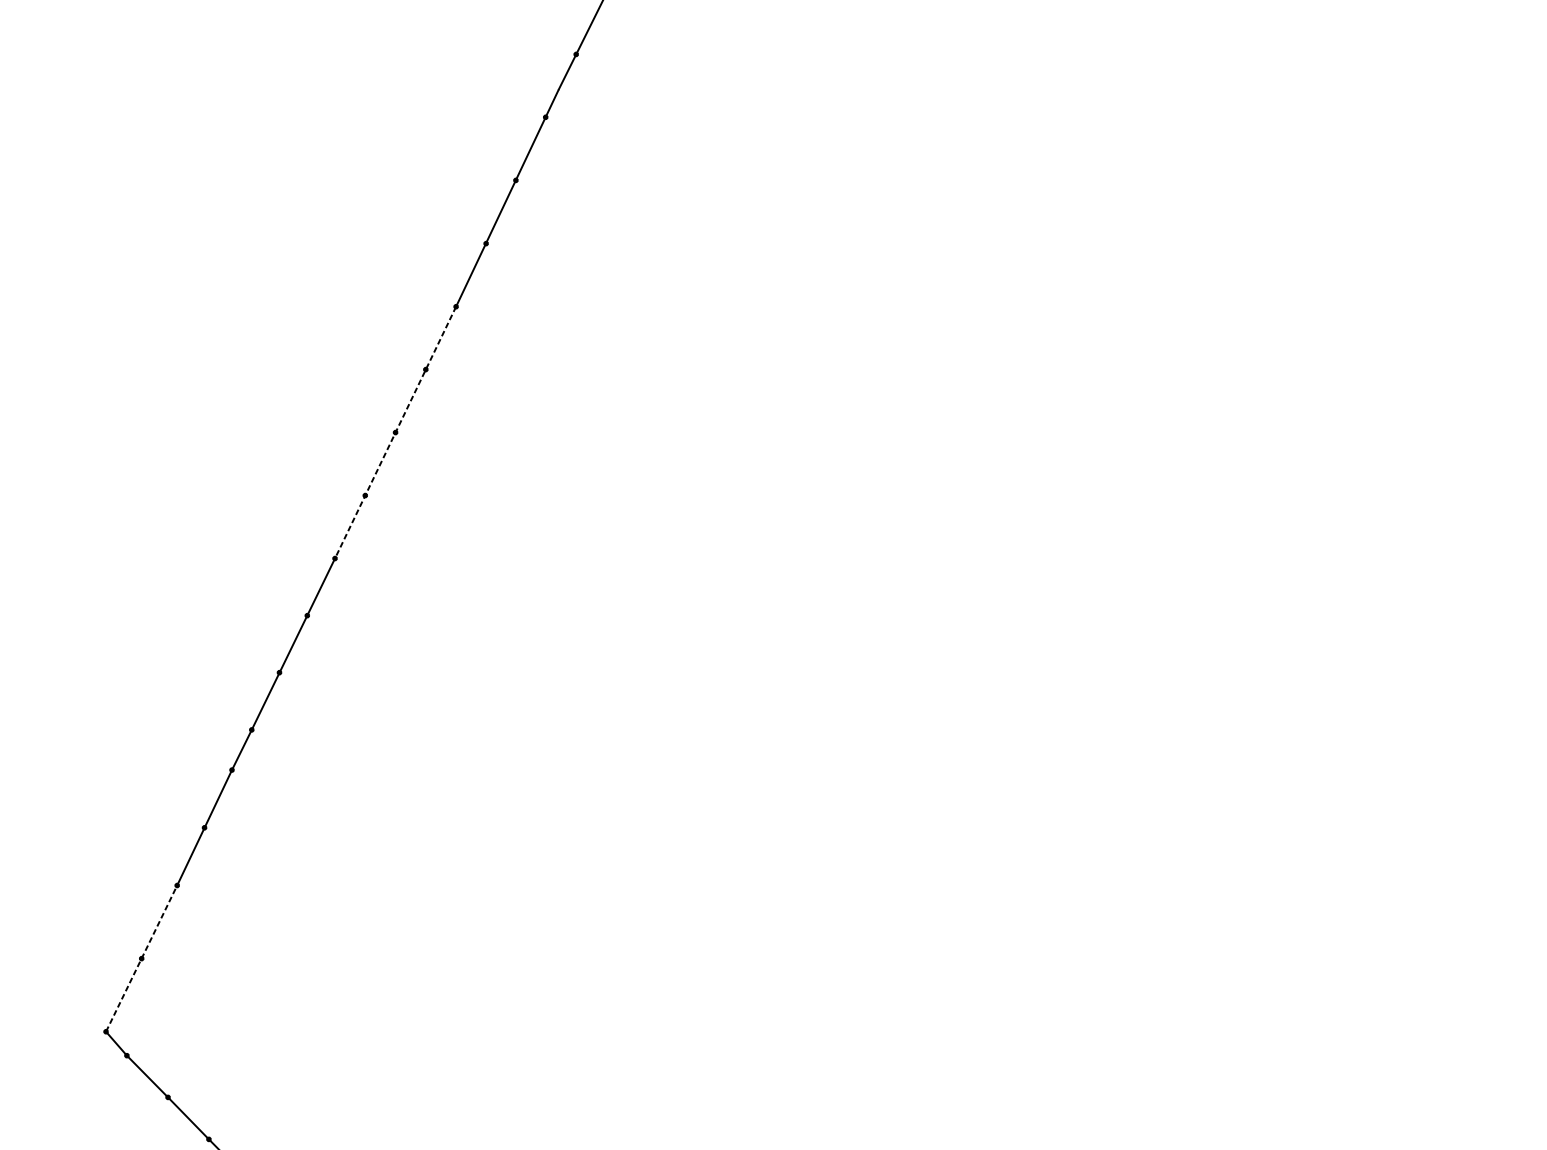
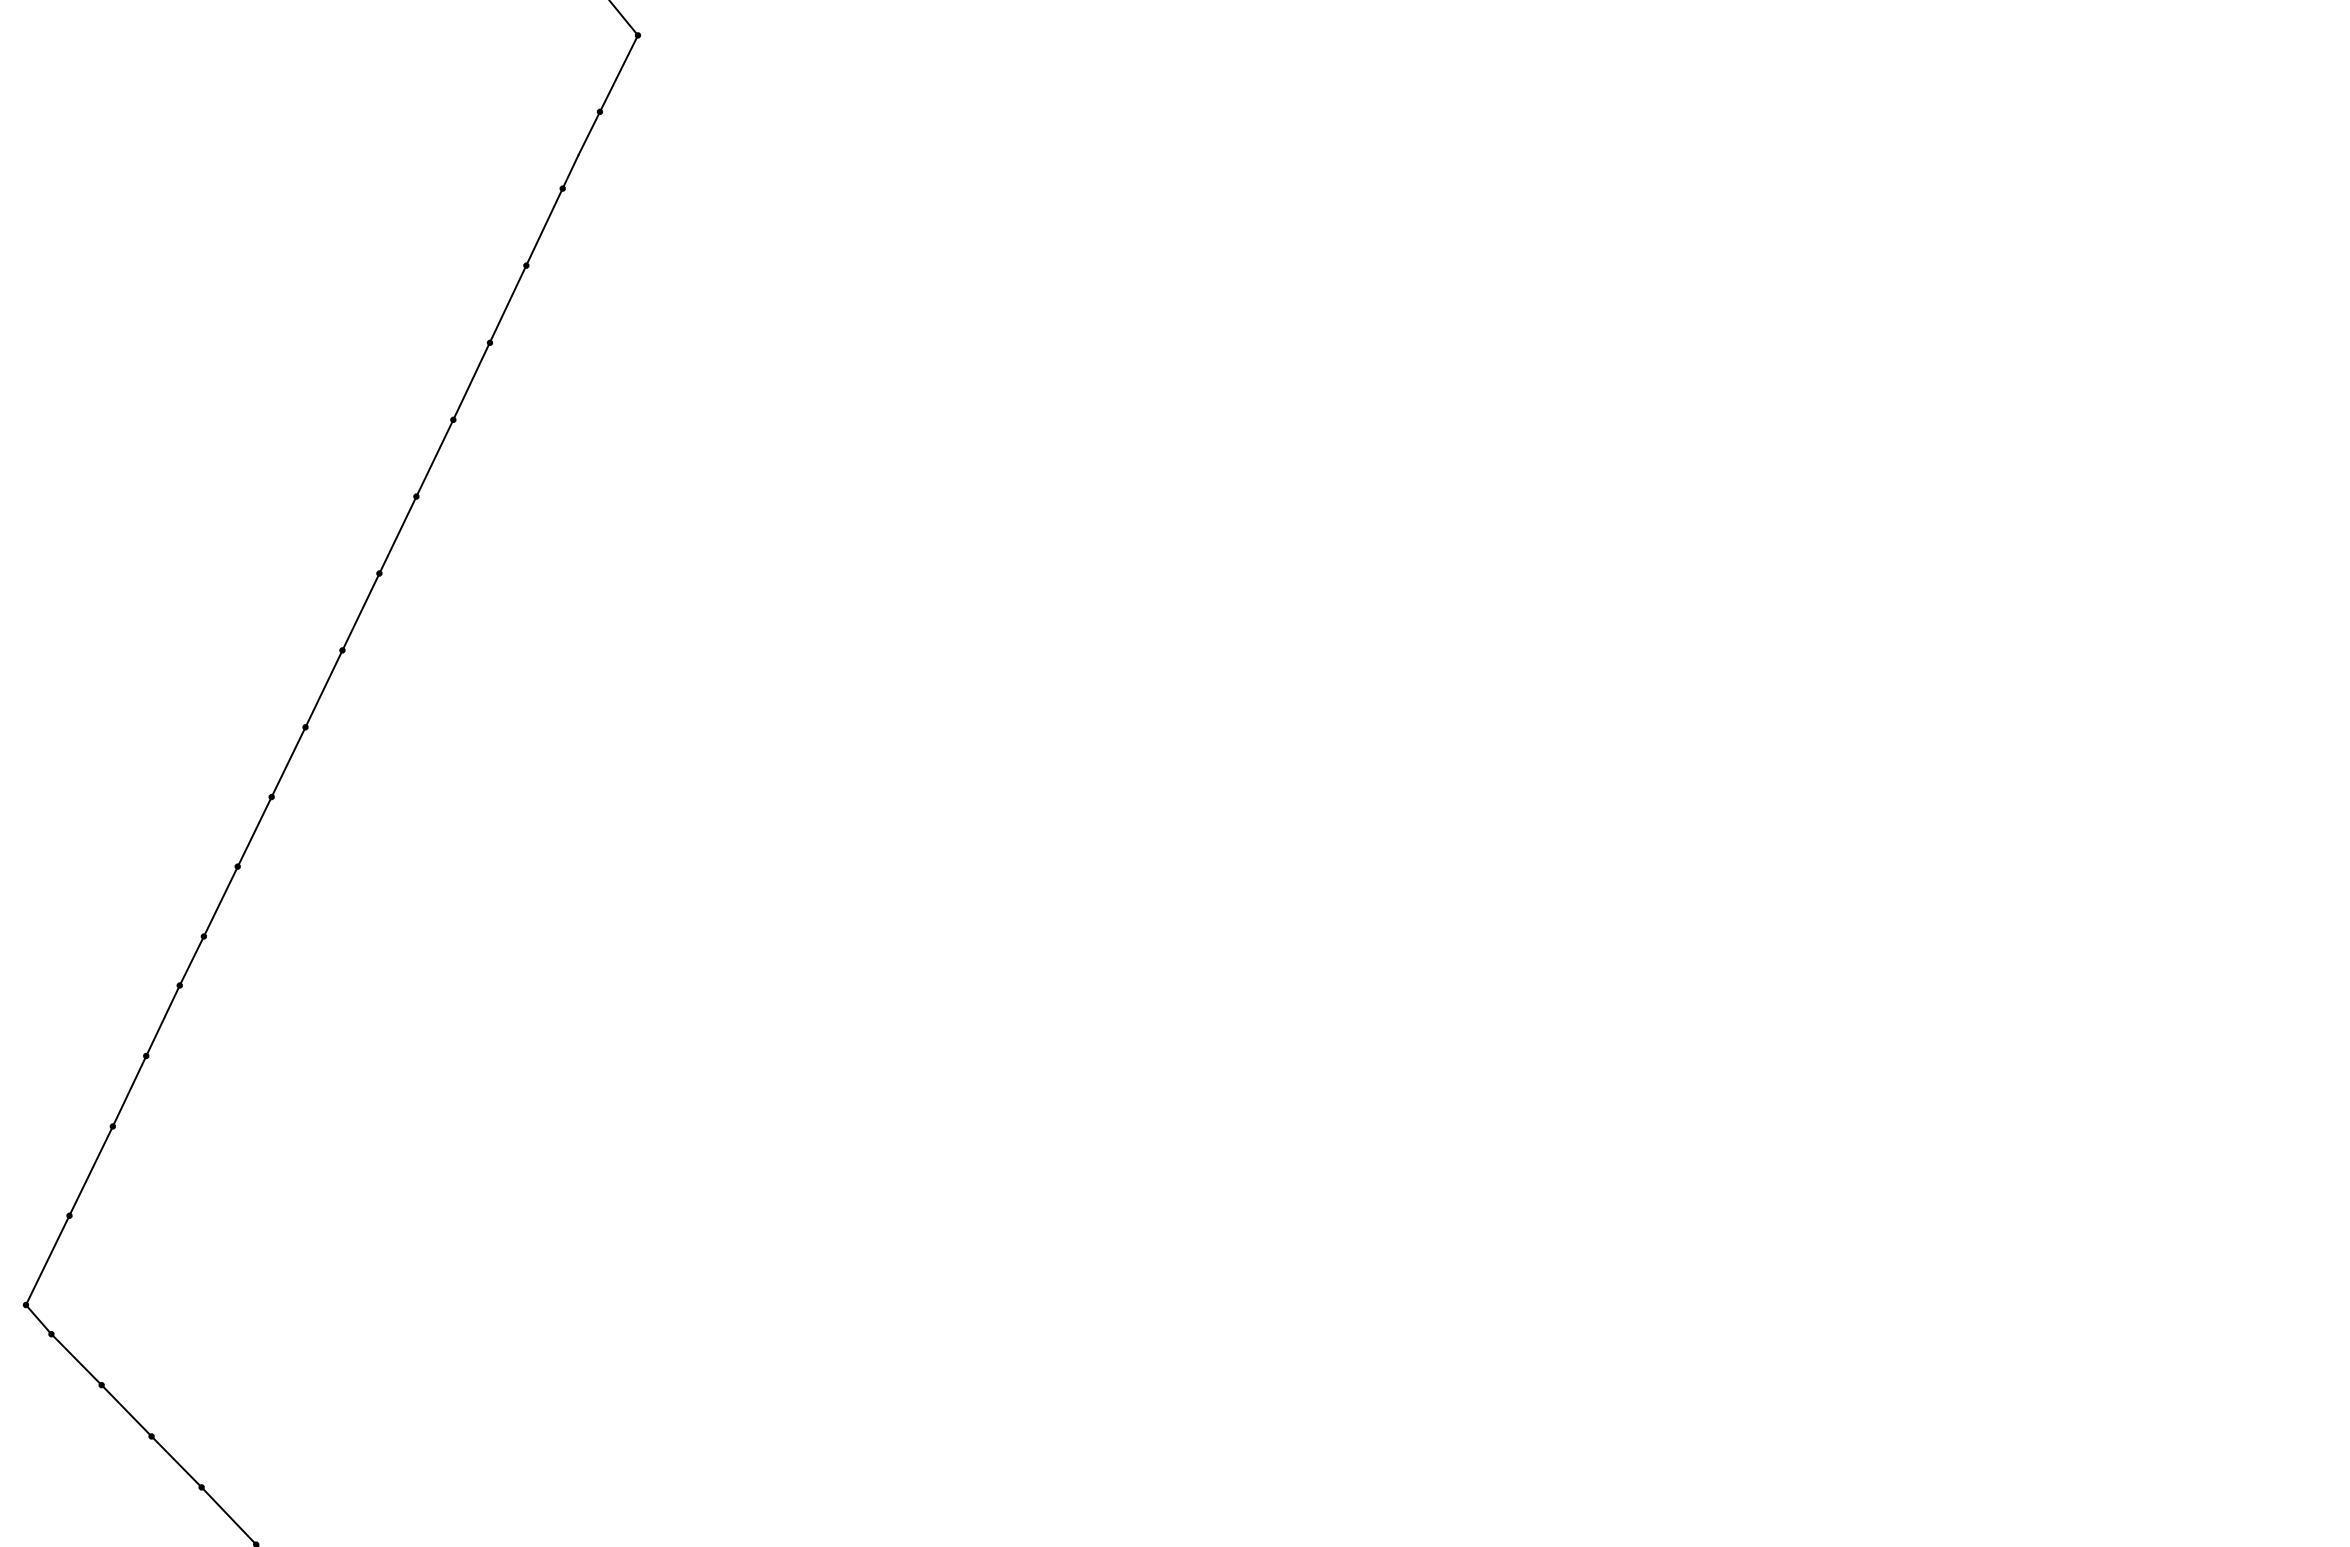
line: (395, 432) -> (379, 573), dashed -> solid
line: (141, 958) -> (69, 1215), dashed -> solid

